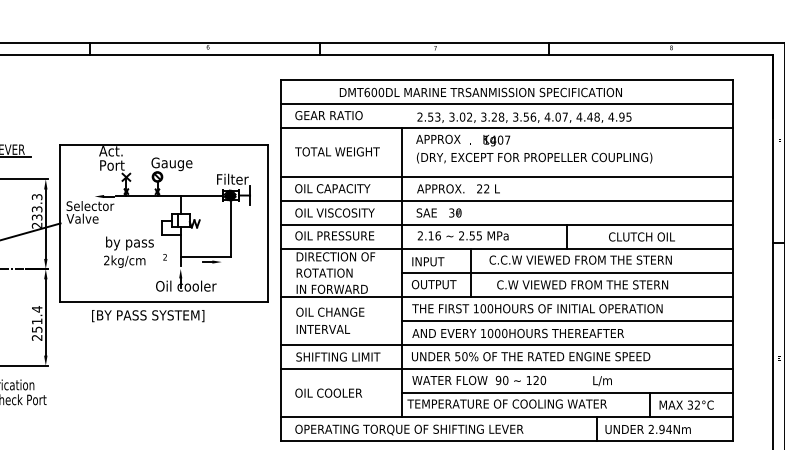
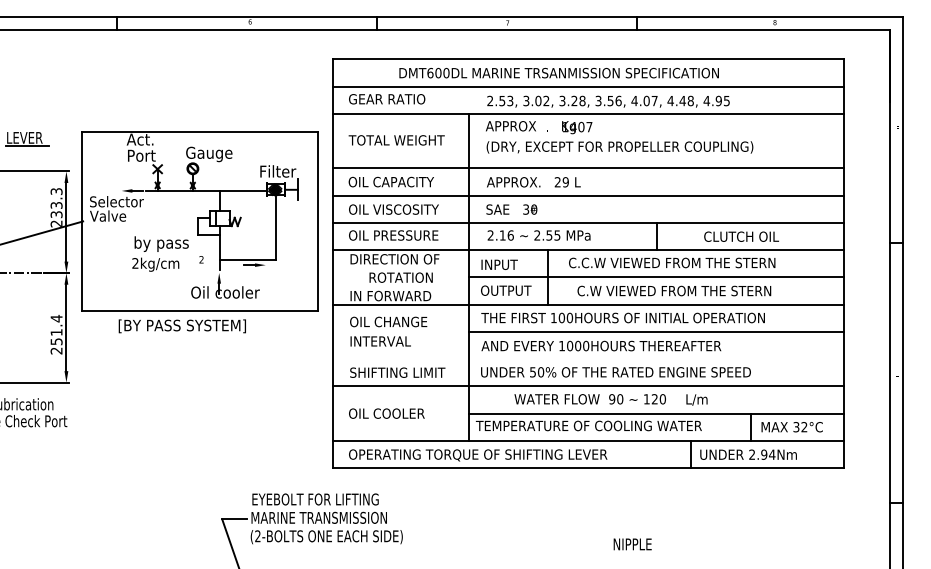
text: (486, 189) -> (565, 182), 22 -> 29
text: (324, 272) -> (400, 277), moved
line: (506, 345) -> (588, 359), removed
text: (478, 380) -> (589, 399), moved

